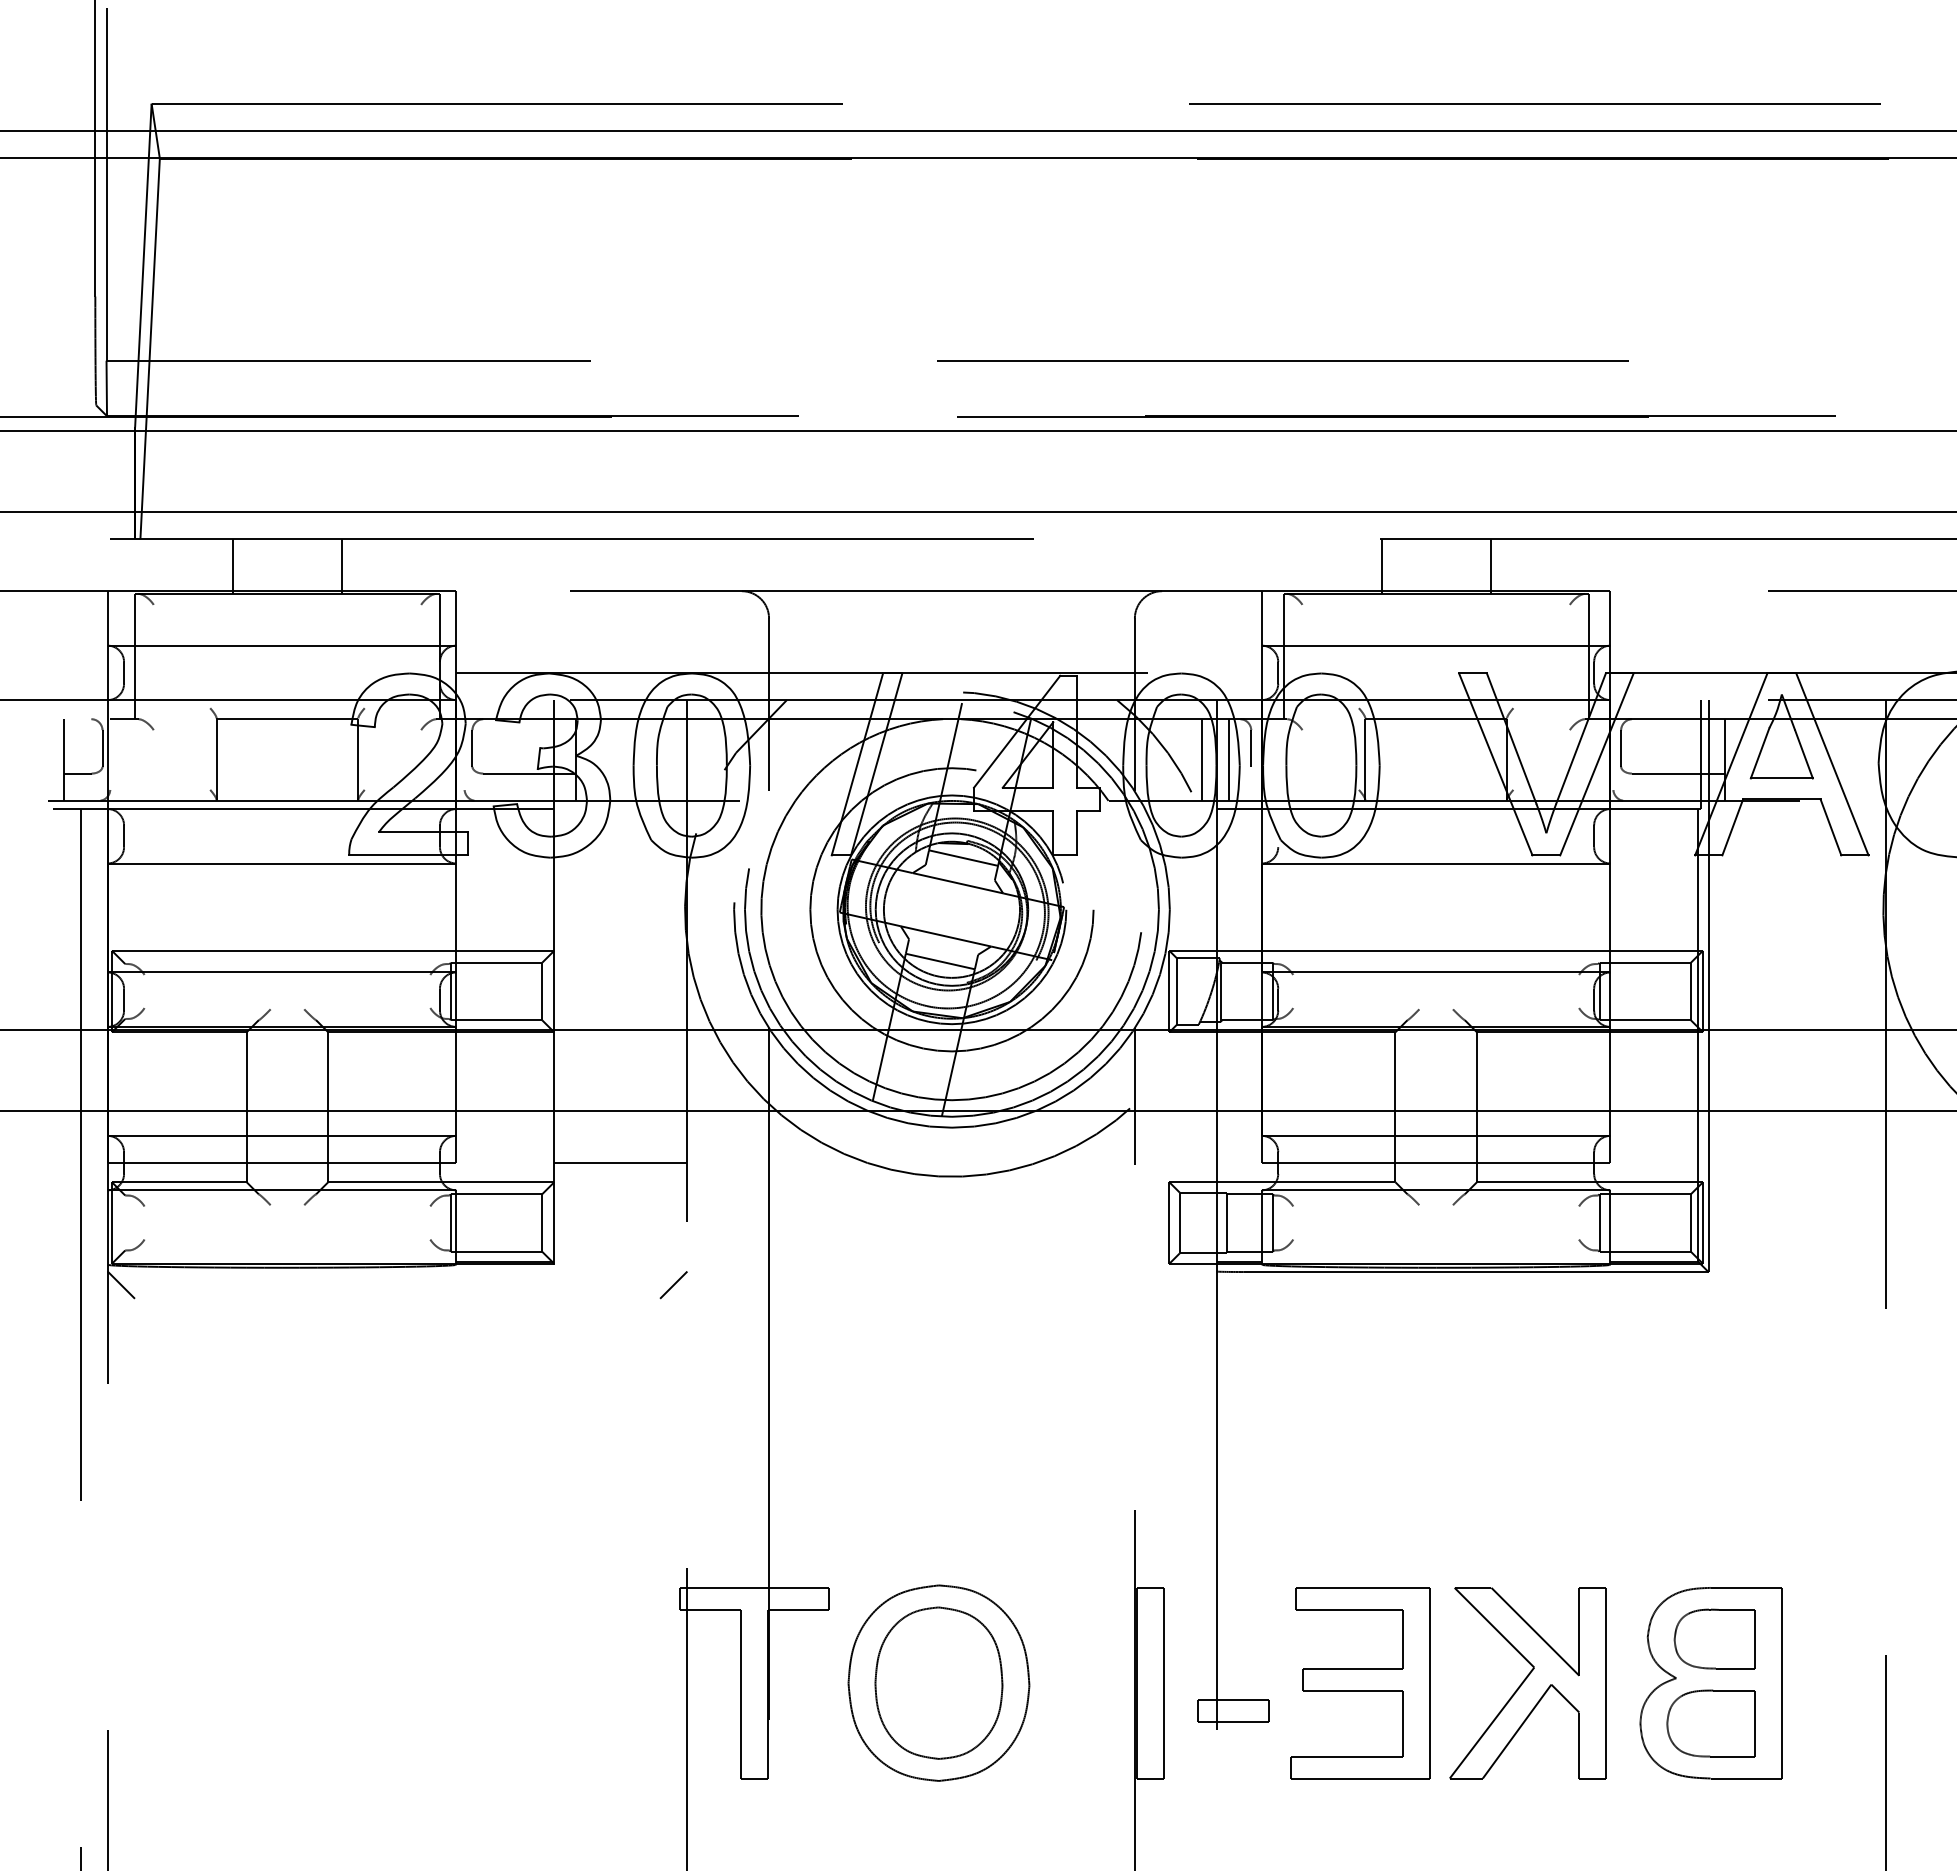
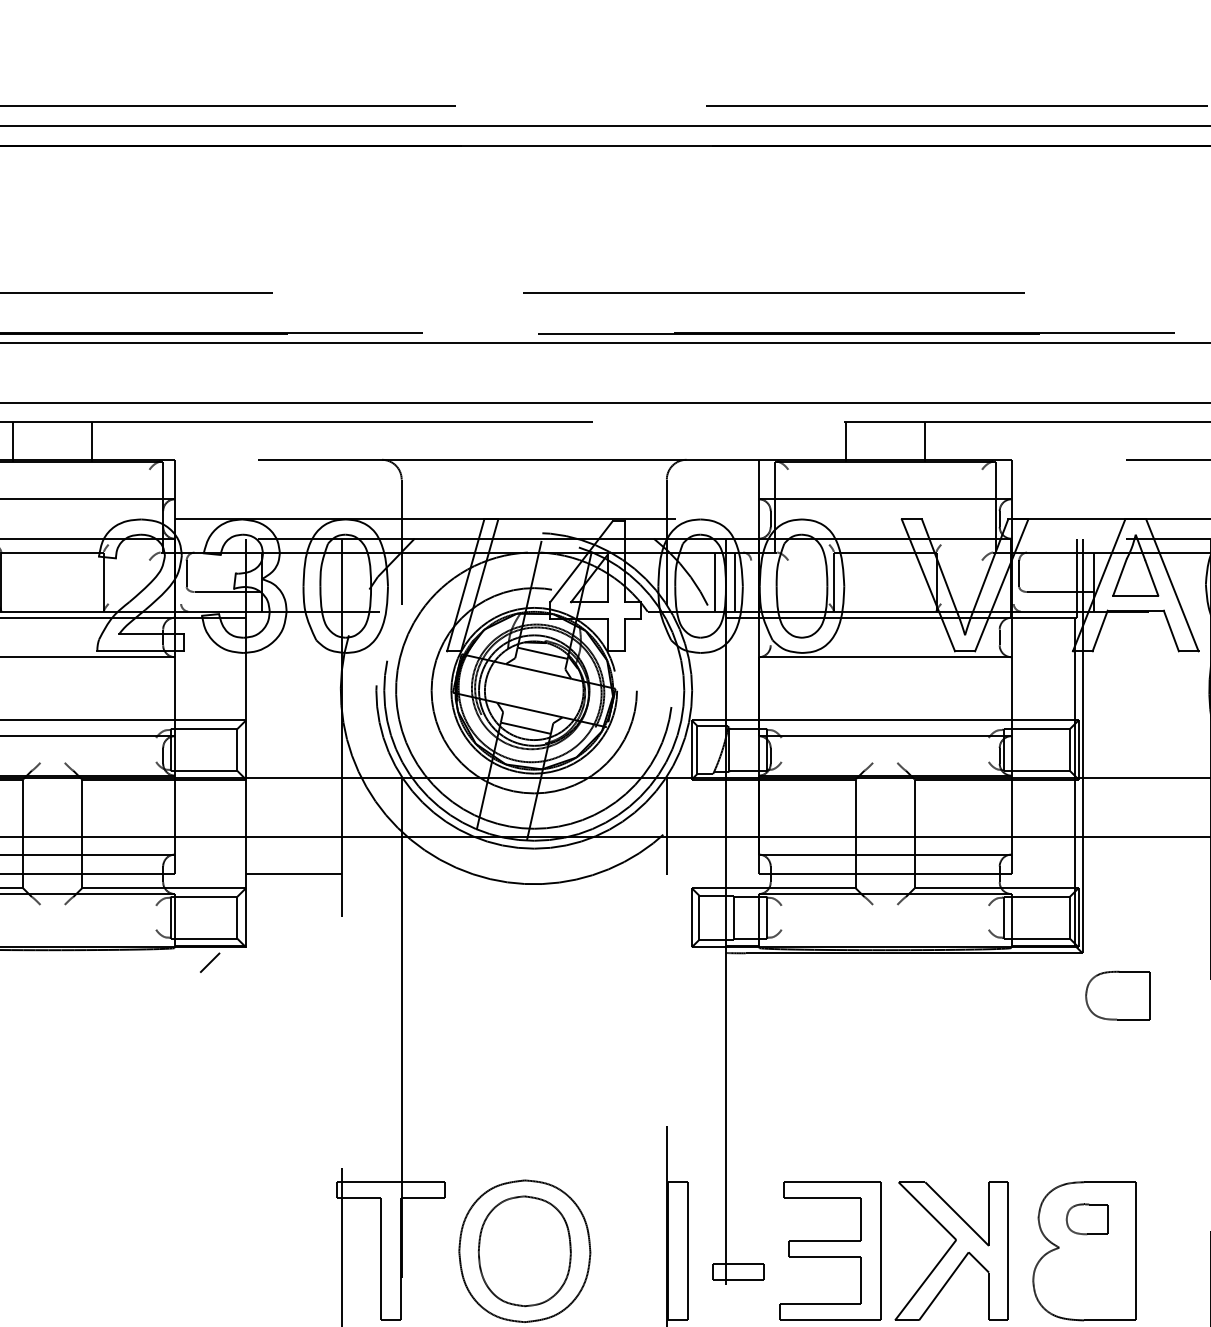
line: (1251, 748) -> (751, 573), removed
line: (673, 1285) -> (209, 963), moved
part: (1714, 1638) -> (1086, 1218), size x0.7
part: (1710, 1723) -> (1117, 995), moved

